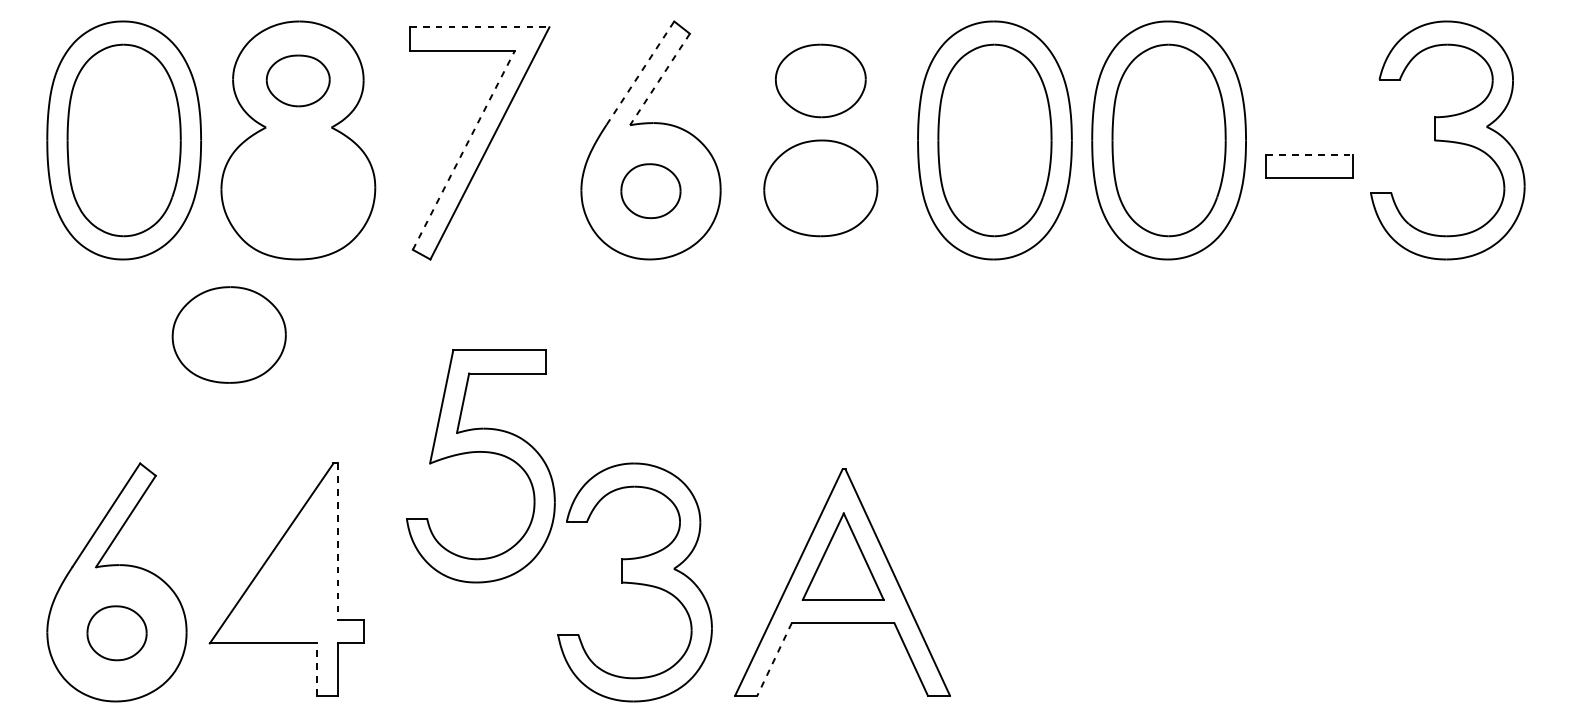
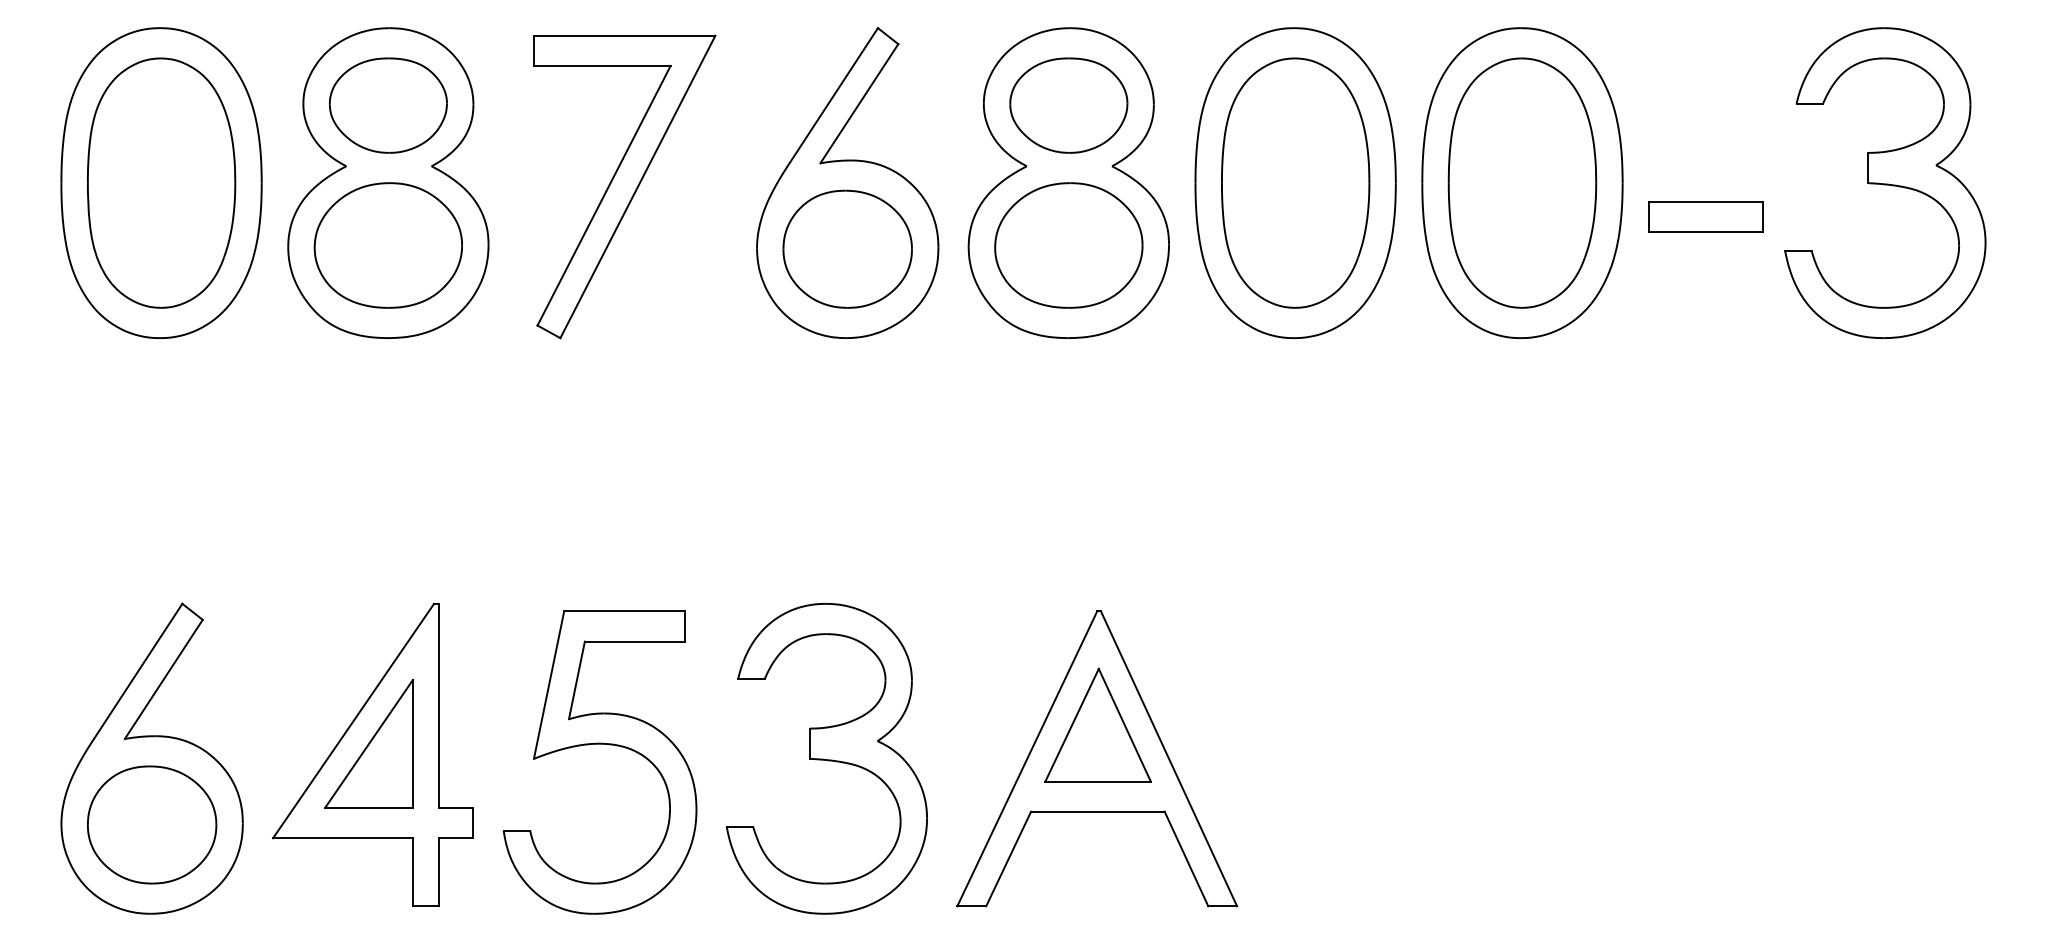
line: (479, 27) -> (624, 35), dashed -> solid
line: (640, 73) -> (834, 95), dashed -> solid
part: (297, 80) -> (387, 105), size x1.43
line: (660, 80) -> (859, 104), dashed -> solid
part: (820, 139) -> (1068, 182), added
line: (464, 149) -> (604, 195), dashed -> solid
line: (1309, 155) -> (1705, 202), dashed -> solid
part: (650, 190) -> (847, 248), size x1.67
part: (228, 335) -> (387, 245), moved
part: (480, 452) -> (599, 744), moved
line: (337, 542) -> (439, 706), dashed -> solid
part: (283, 570) -> (368, 743), added
part: (117, 632) -> (152, 824), size x1.67
line: (774, 659) -> (1008, 859), dashed -> solid
line: (316, 669) -> (412, 871), dashed -> solid

